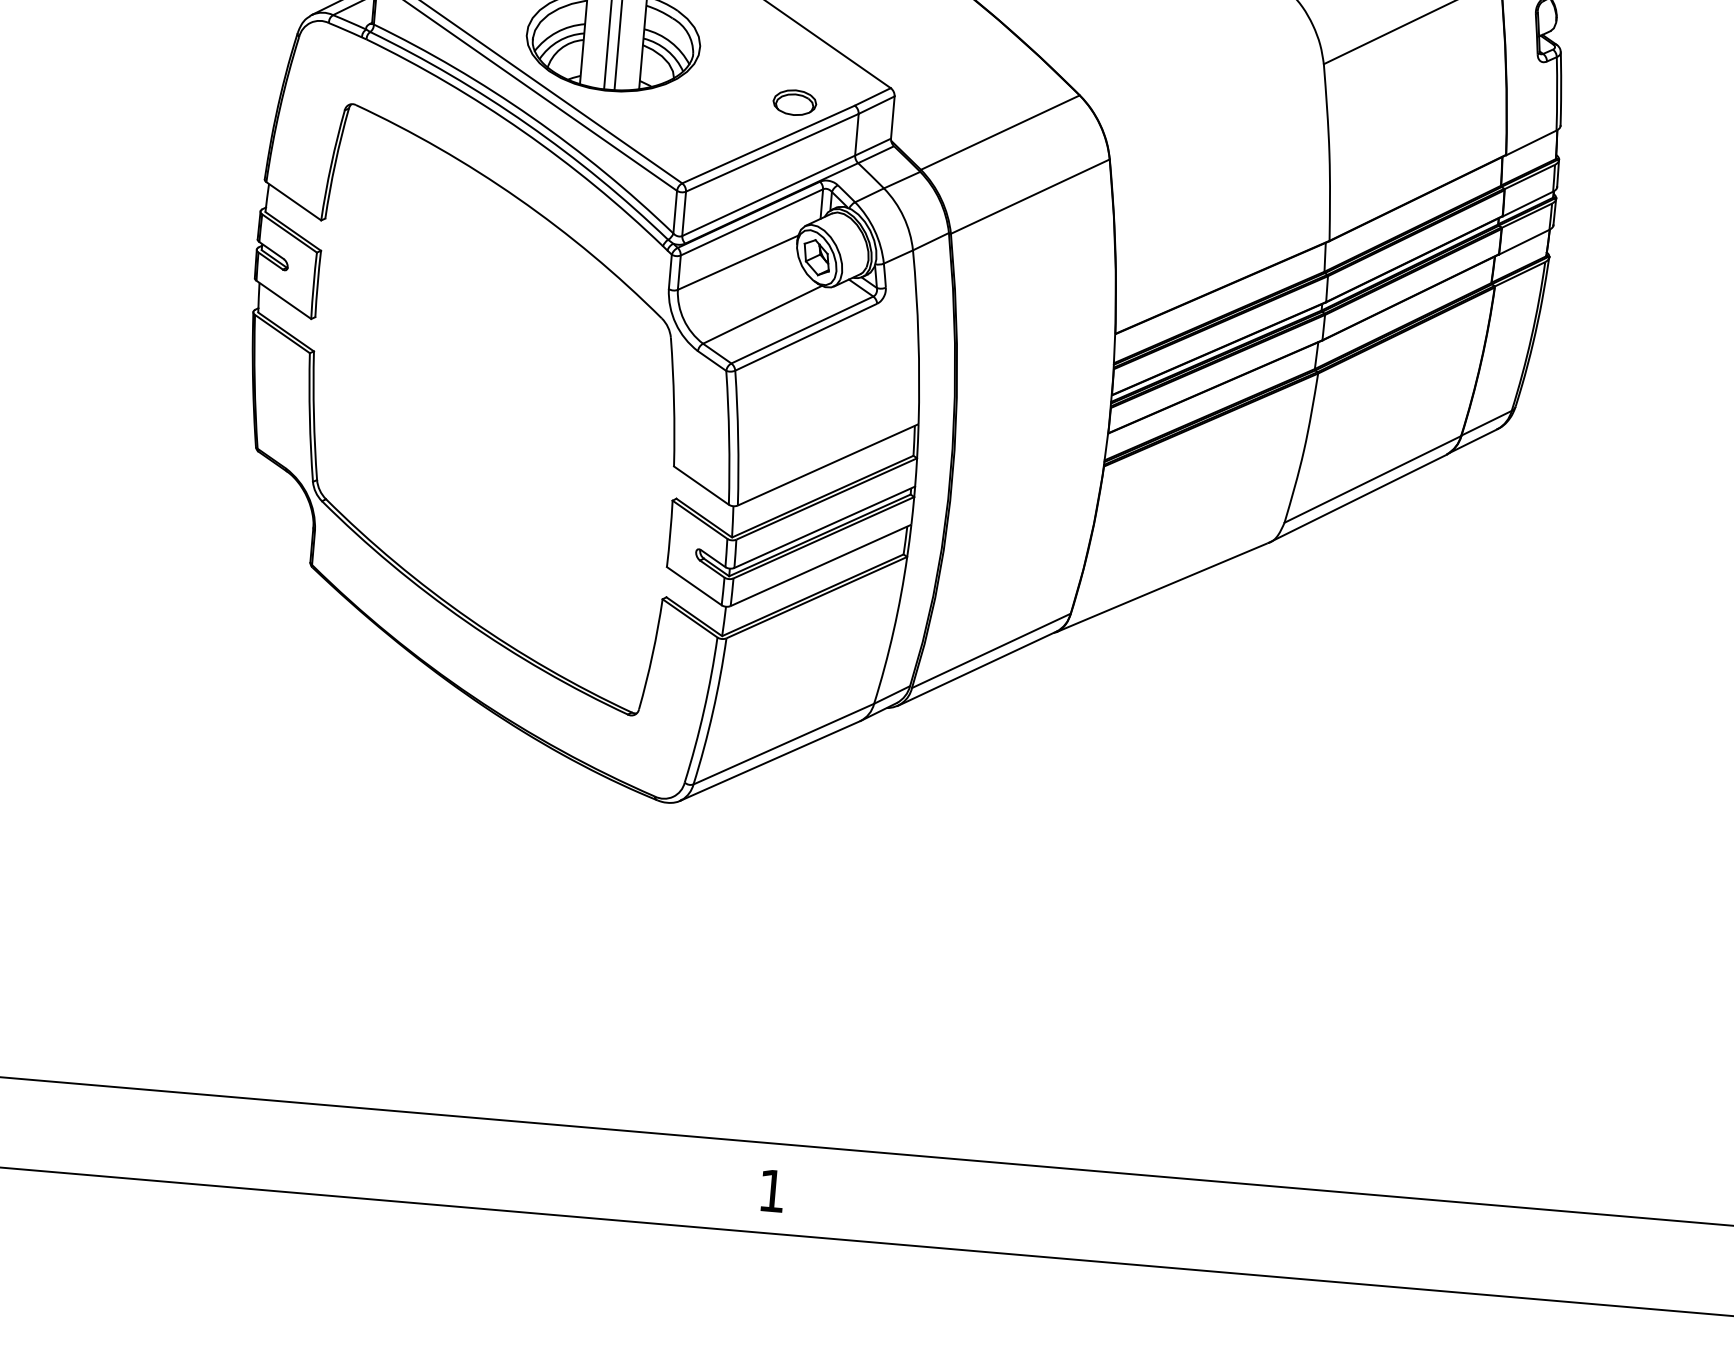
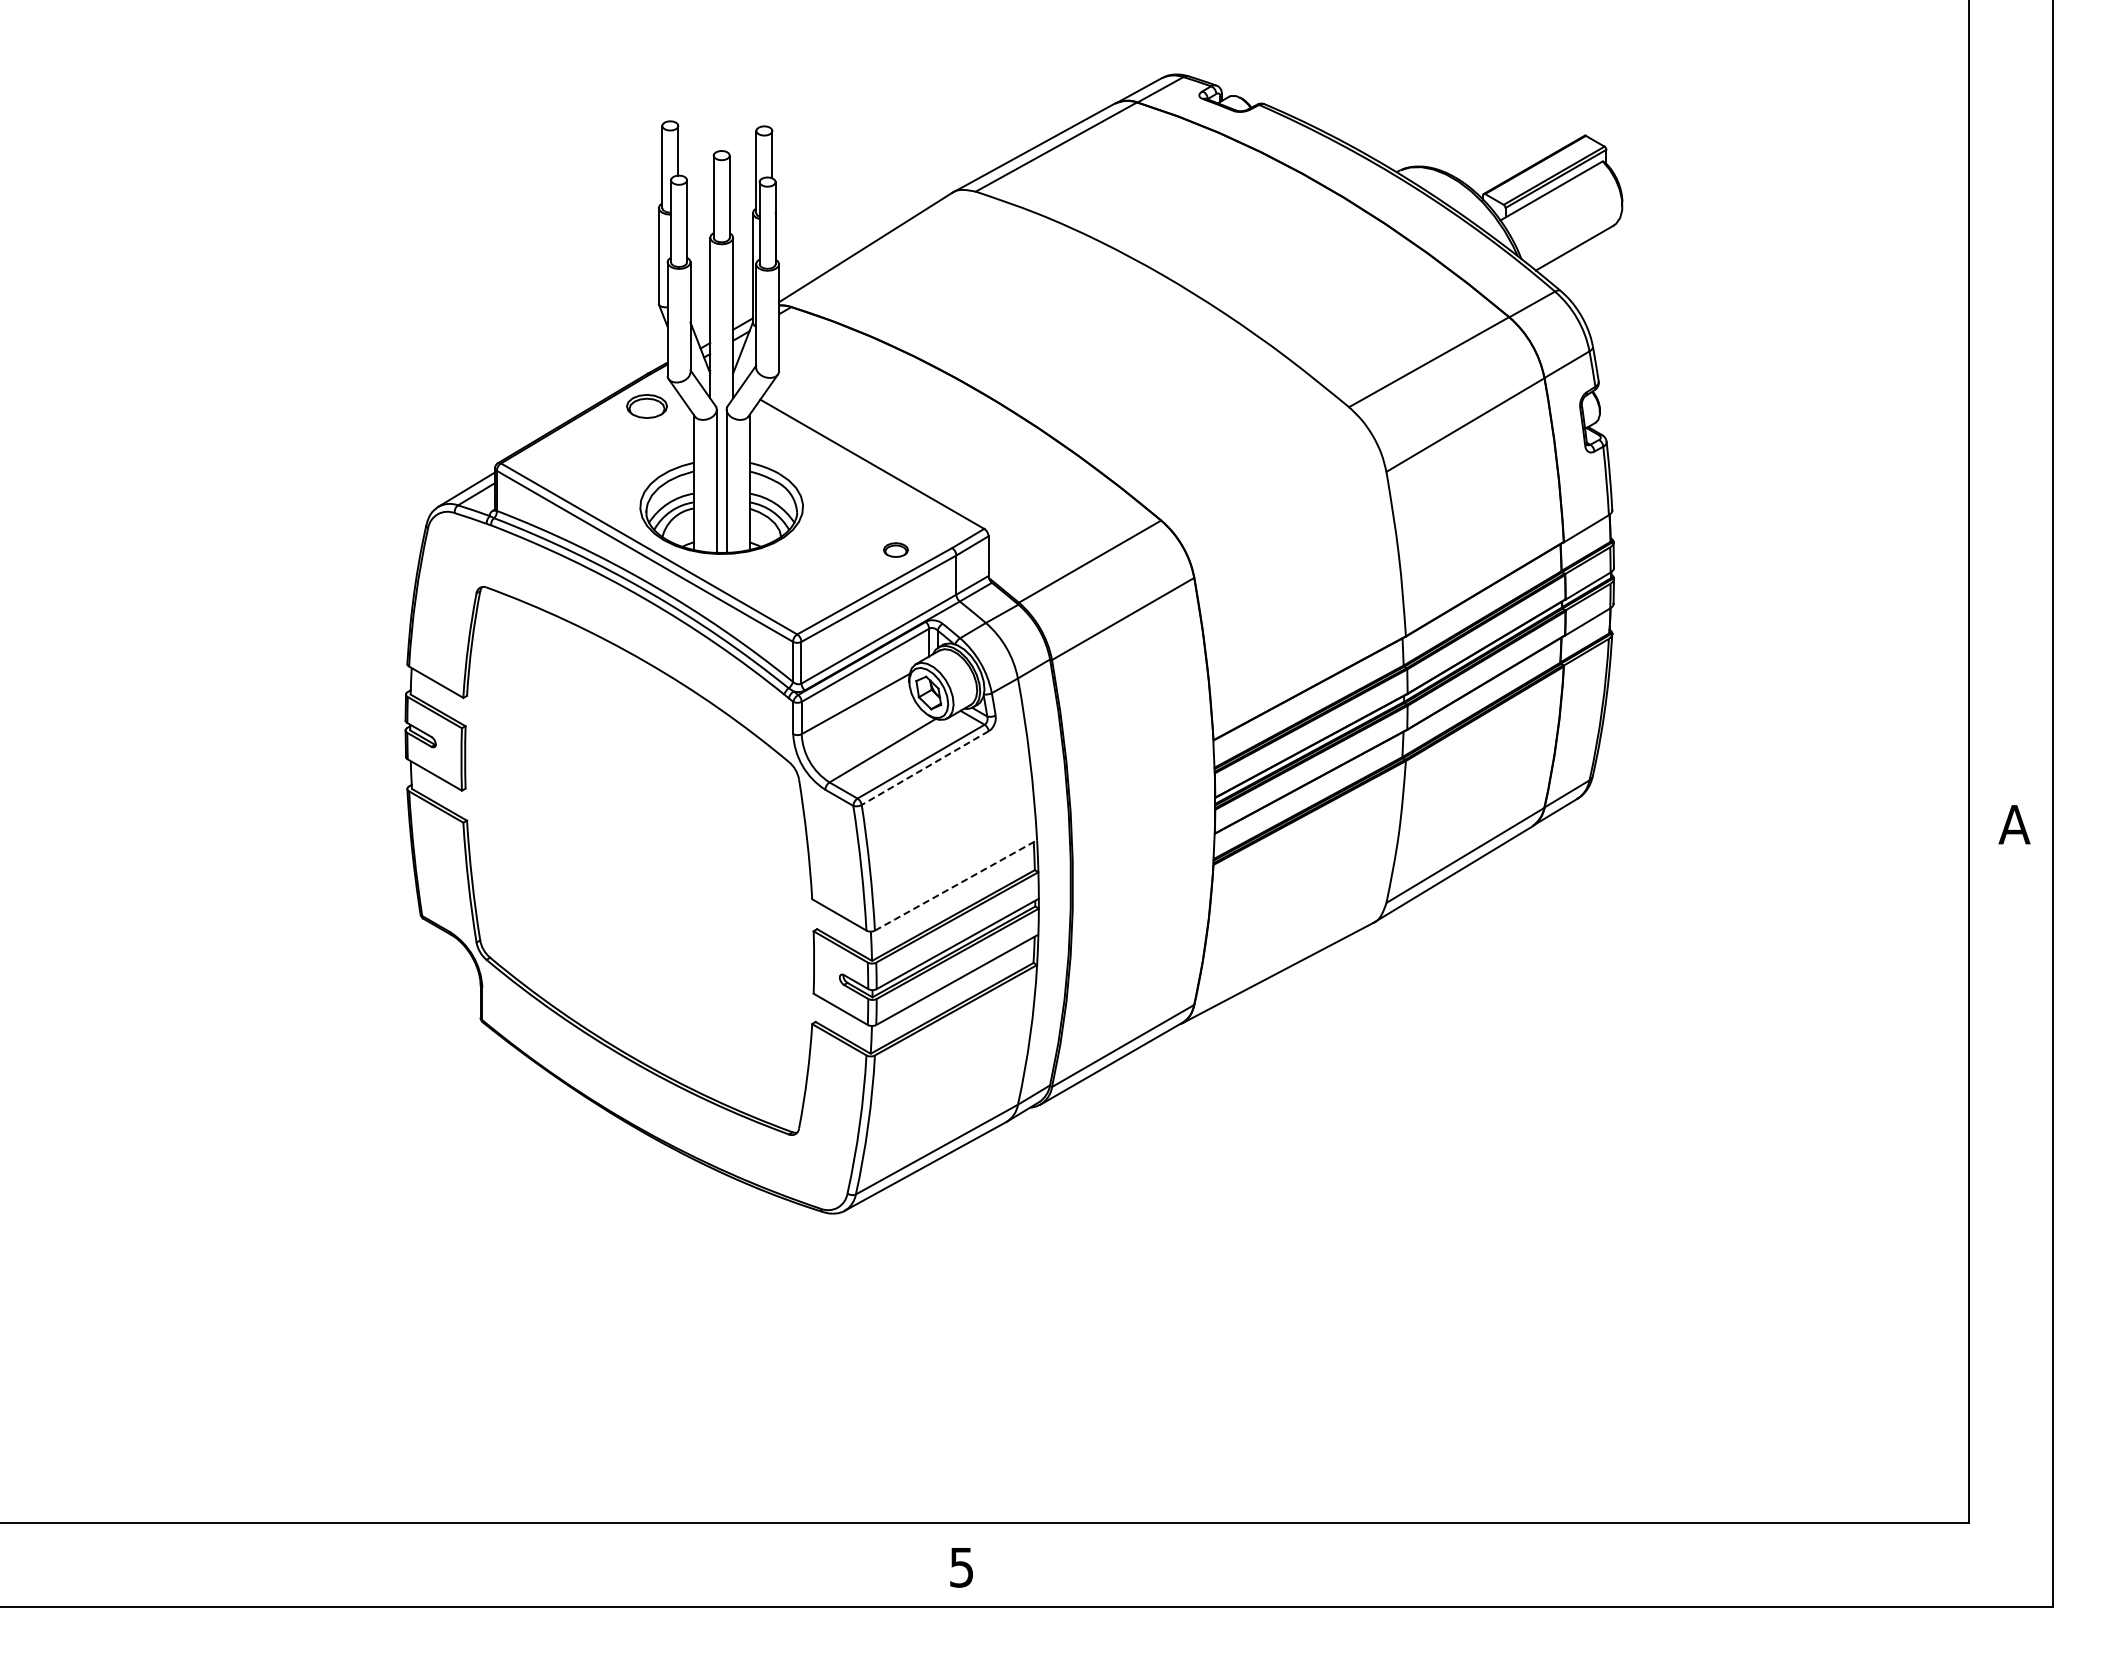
part: (794, 101) -> (895, 549), size x0.6
line: (807, 336) -> (926, 767), solid -> dashed
line: (827, 464) -> (955, 885), solid -> dashed
text: (771, 1190) -> (961, 1567), 1 -> 5

